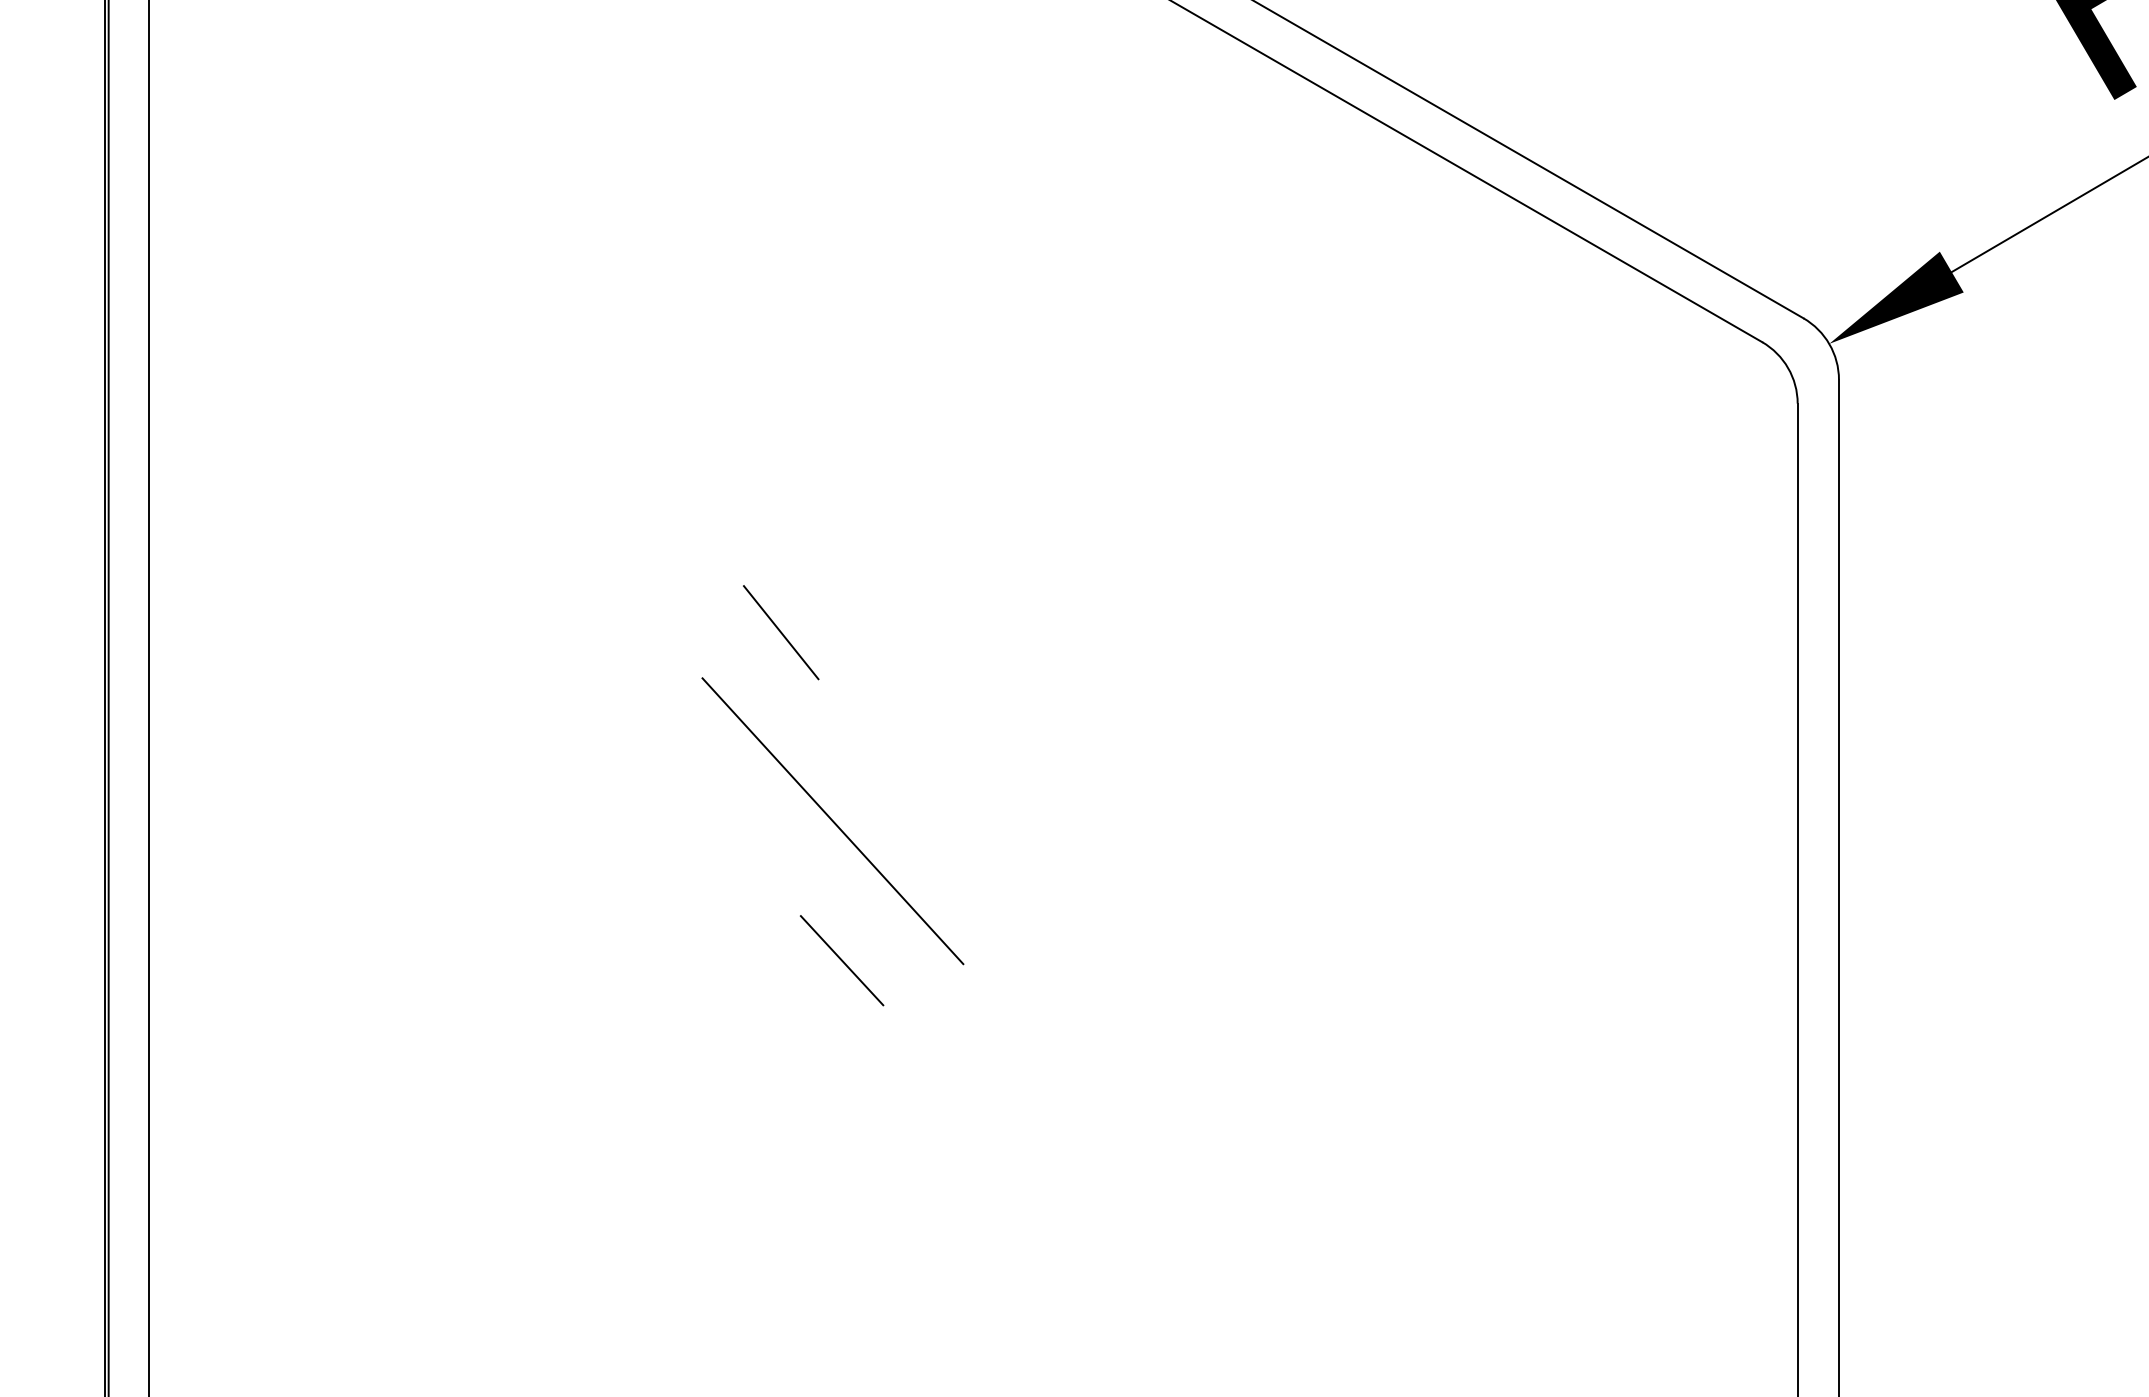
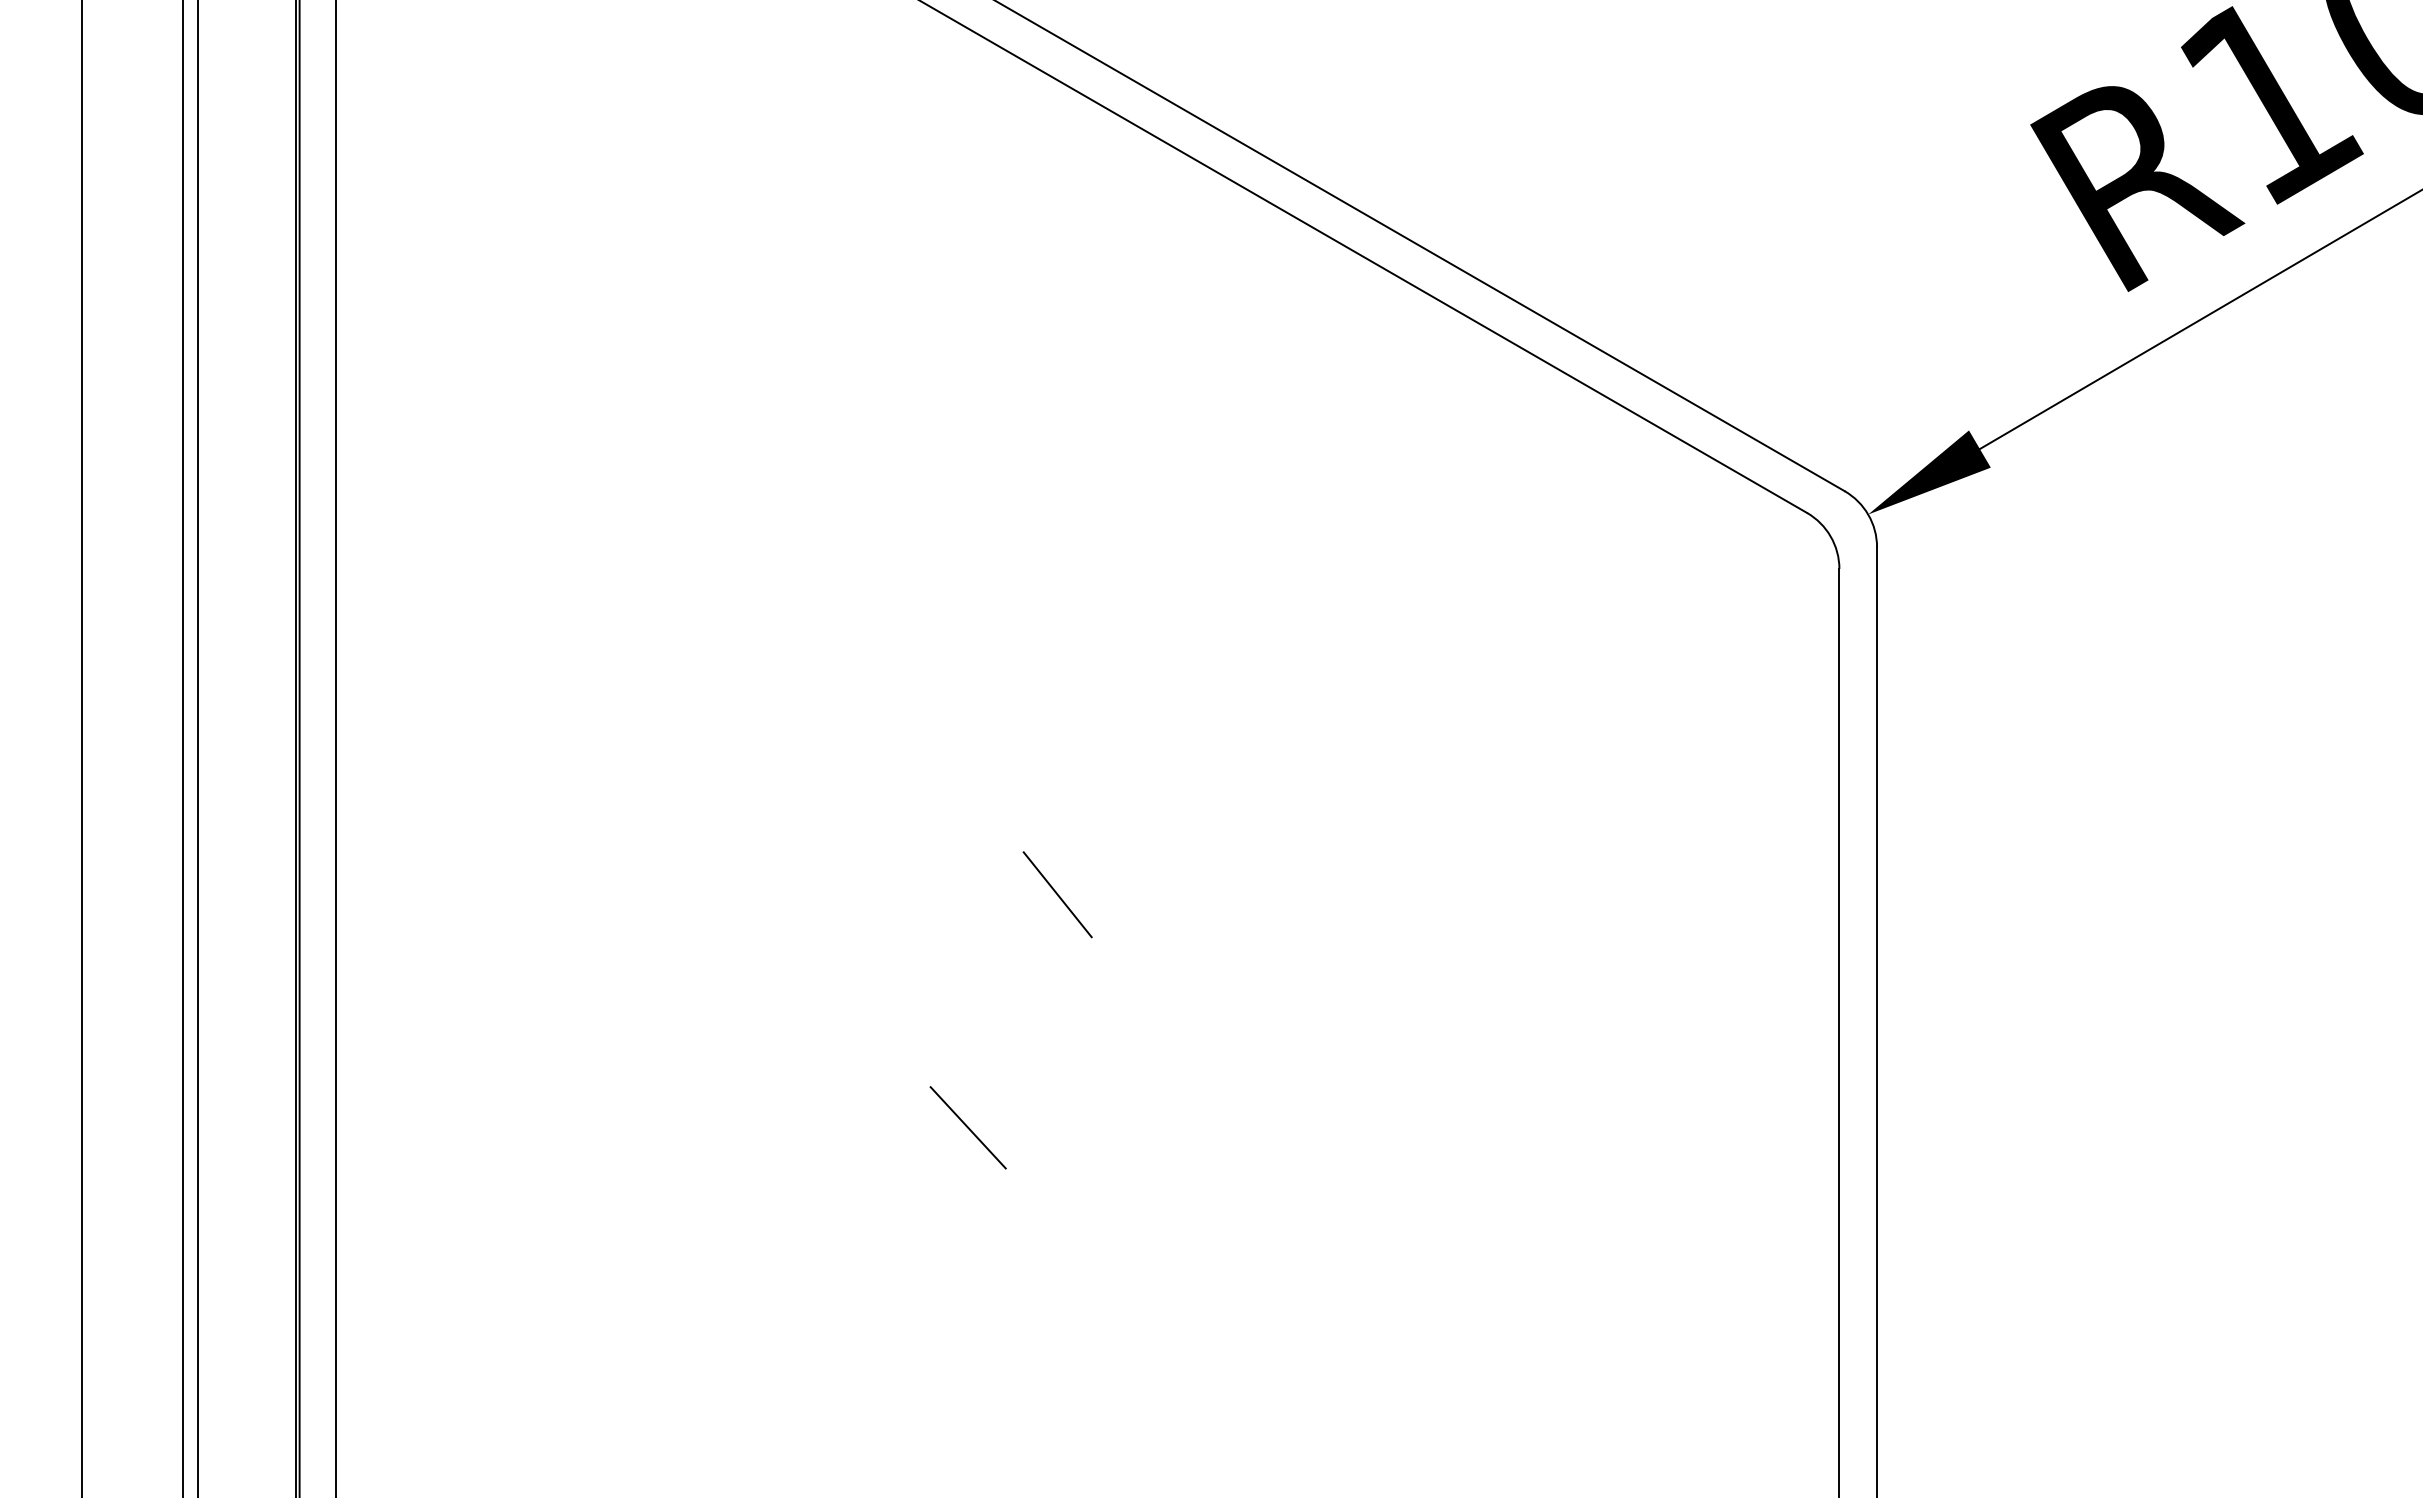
line: (780, 632) -> (1057, 894), moved
line: (832, 821) -> (959, 949), removed
line: (841, 960) -> (967, 1127), moved

